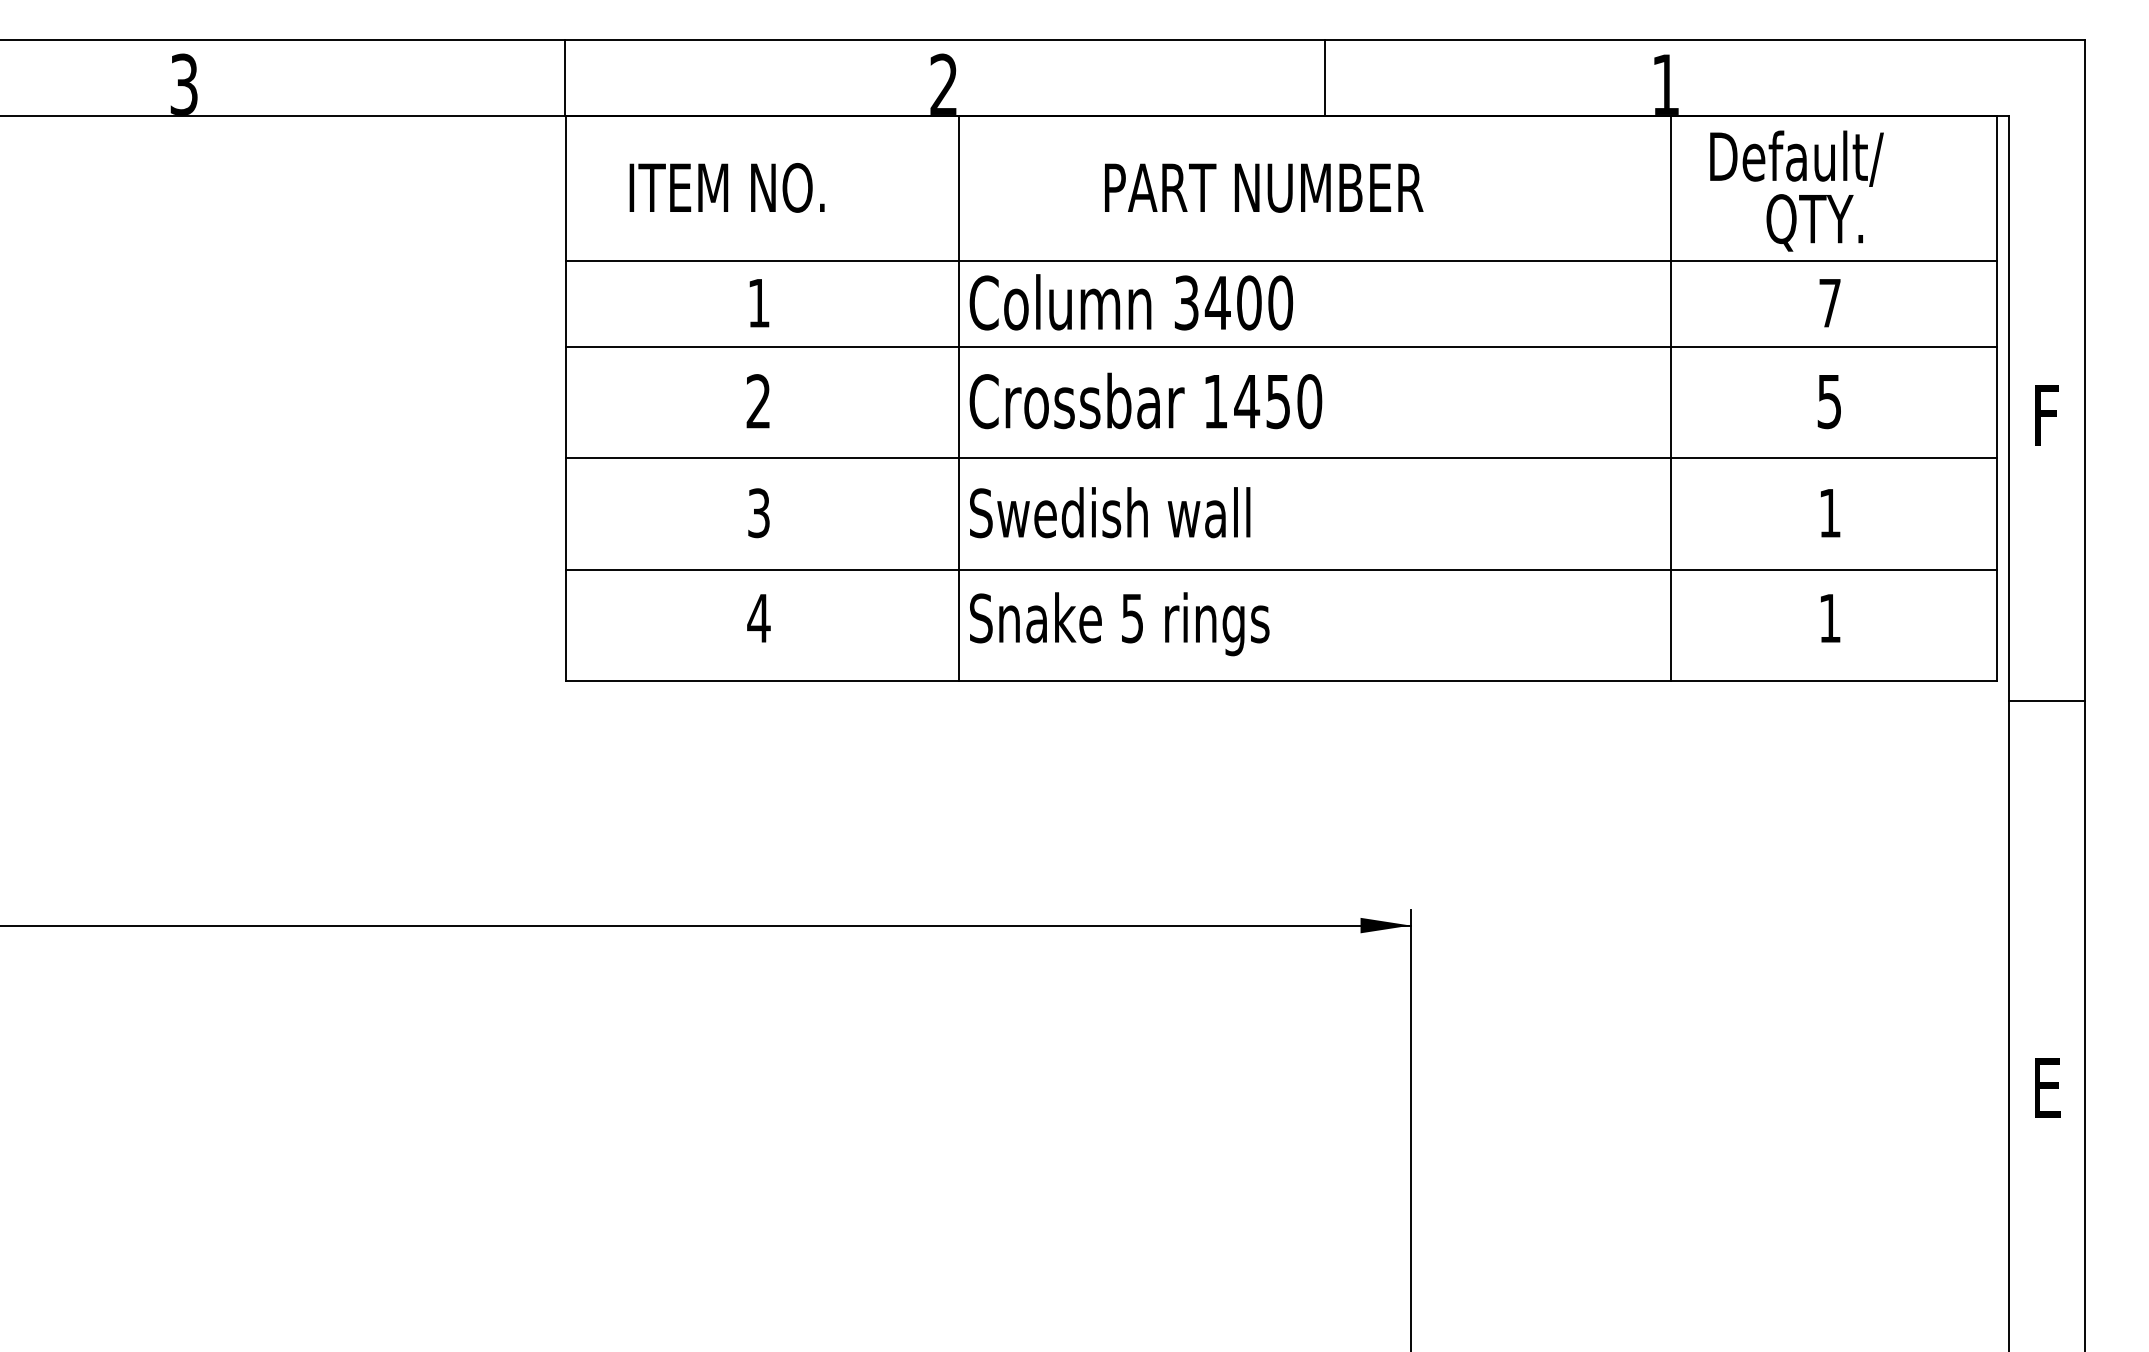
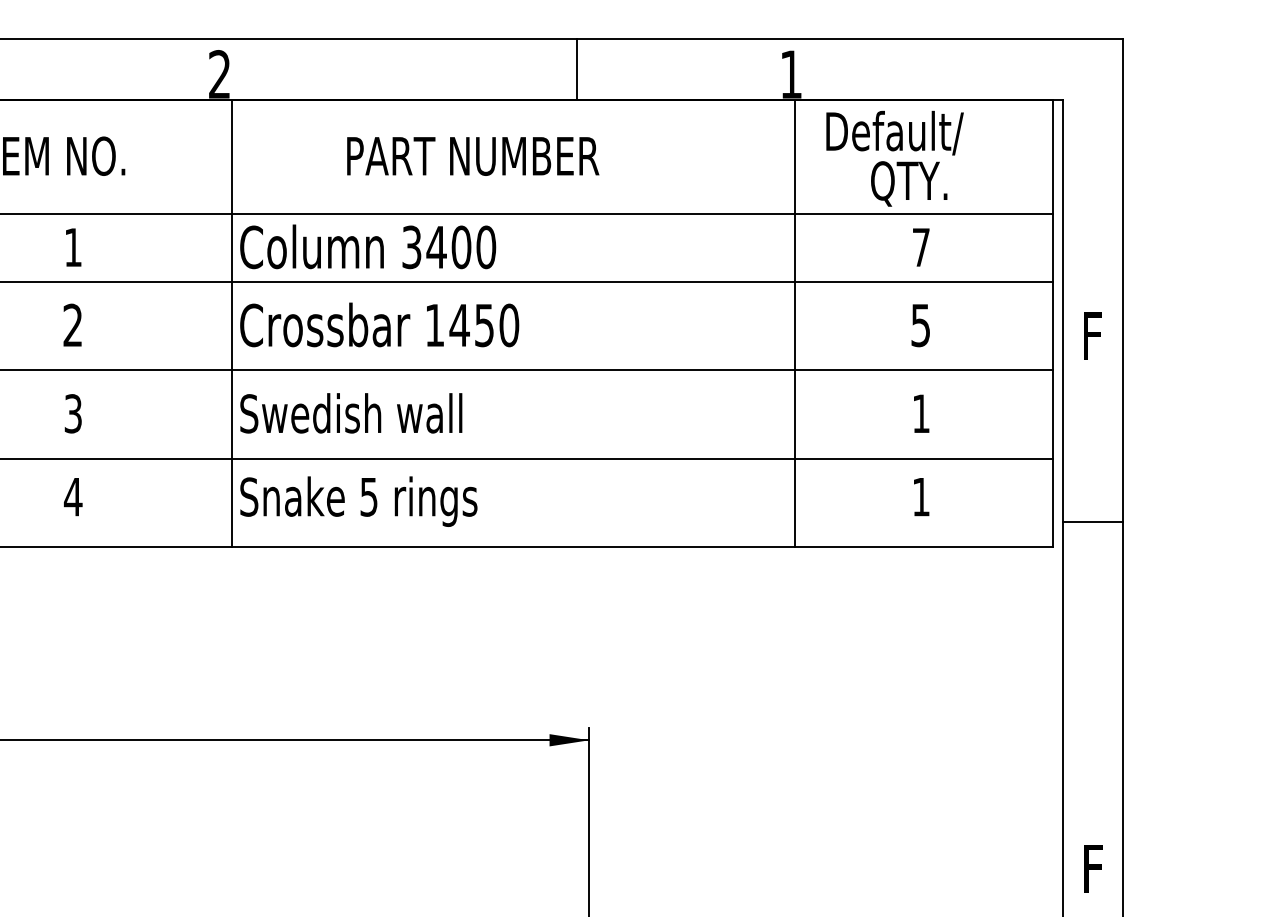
line: (1324, 78) -> (576, 69), moved
line: (2046, 701) -> (1092, 521), moved
text: (2047, 1087) -> (1093, 868), E -> F

